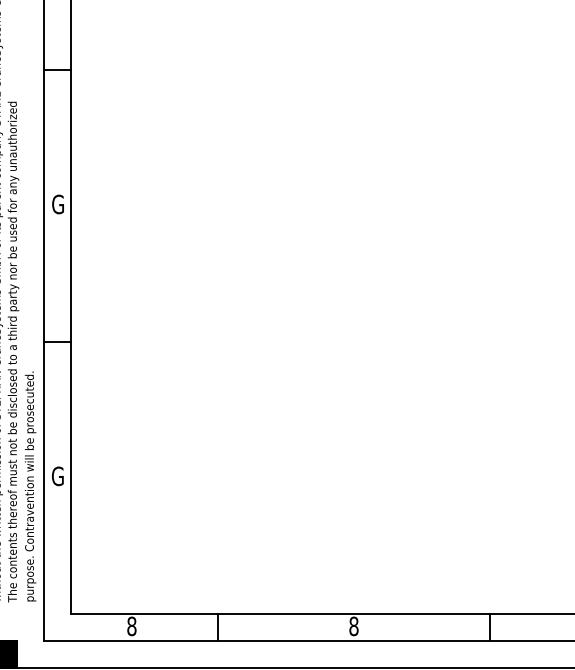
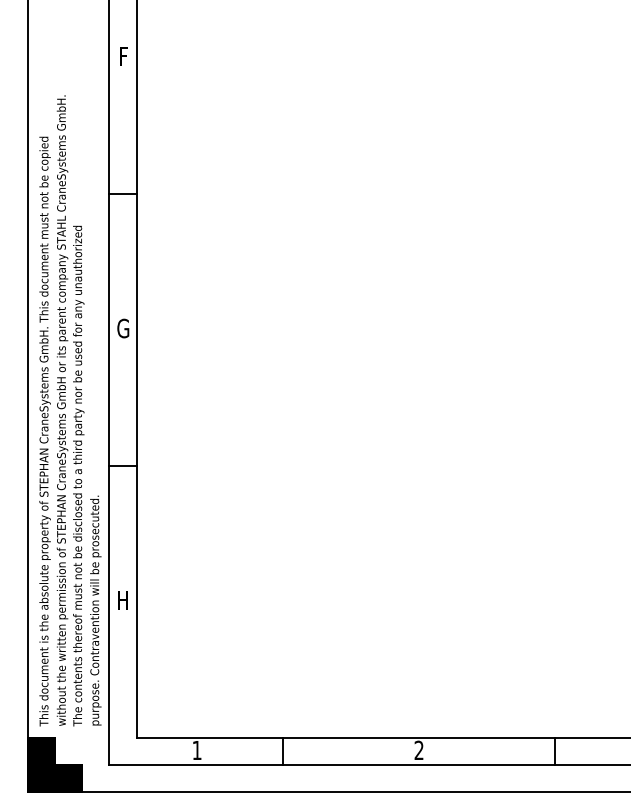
text: (57, 476) -> (122, 600), G -> H
text: (131, 626) -> (196, 750), 8 -> 1
text: (353, 626) -> (418, 750), 8 -> 2

